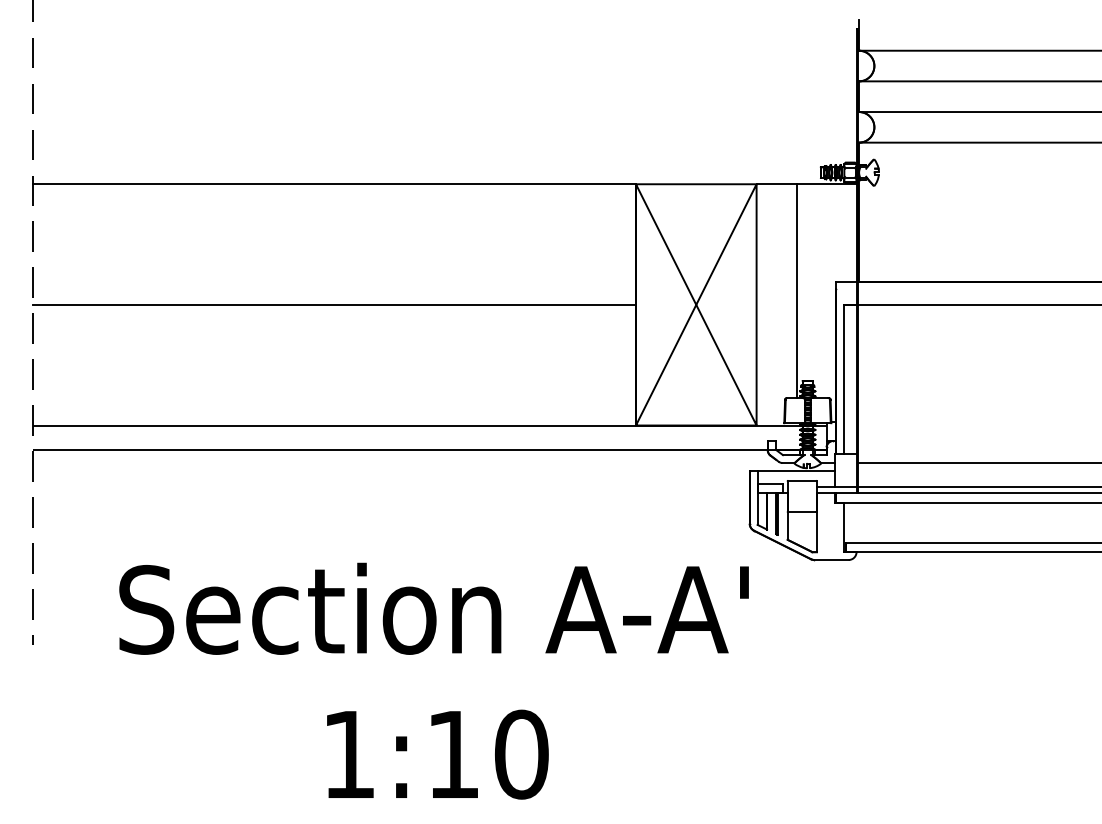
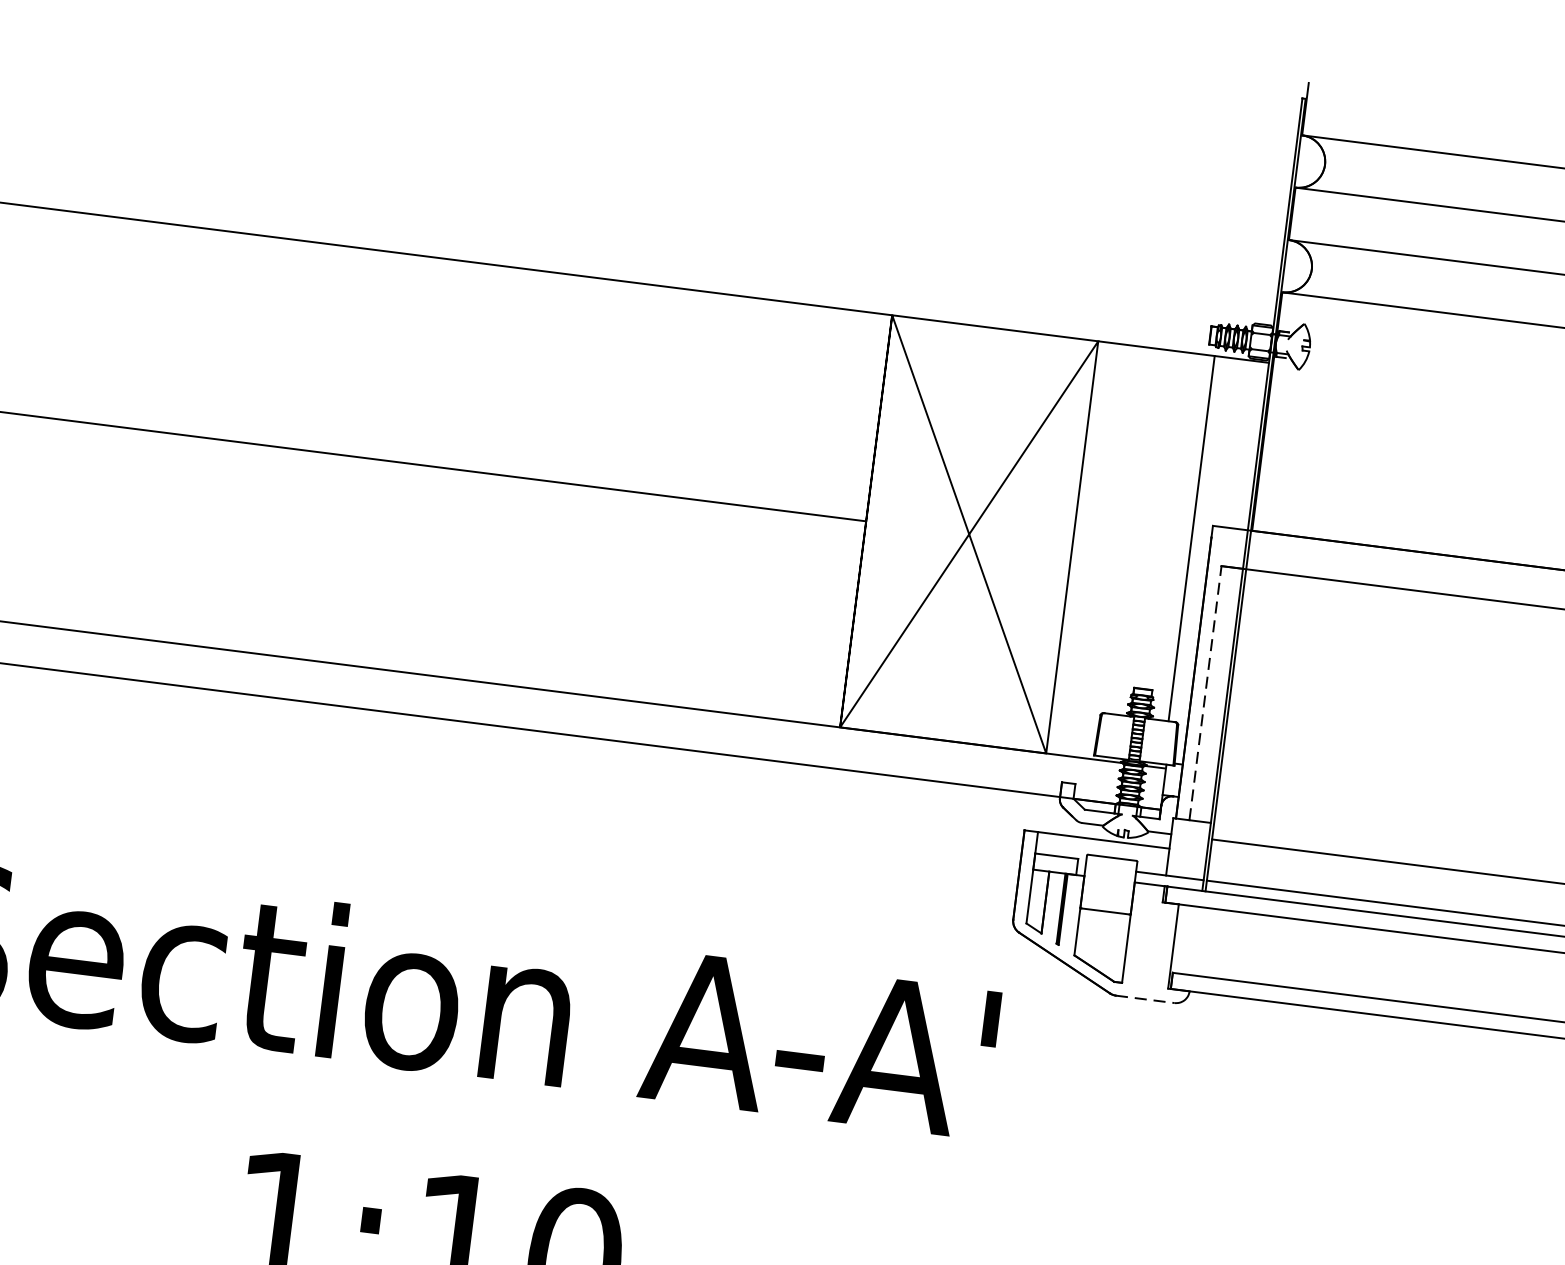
line: (796, 291) -> (1191, 539), moved
line: (843, 378) -> (1204, 691), solid -> dashed
line: (832, 559) -> (1146, 998), solid -> dashed

